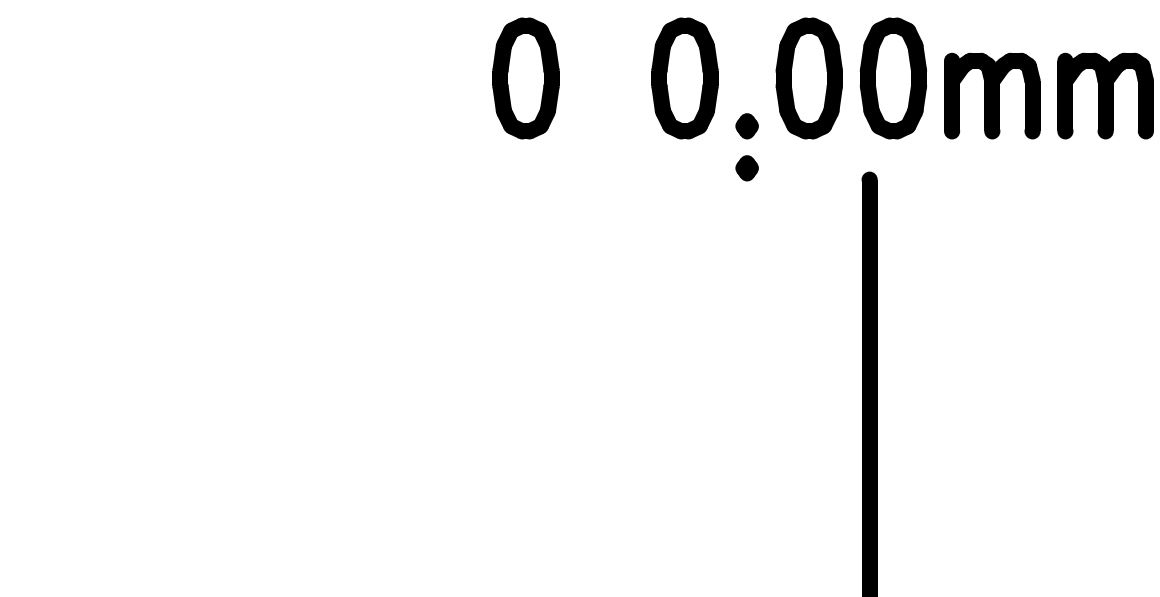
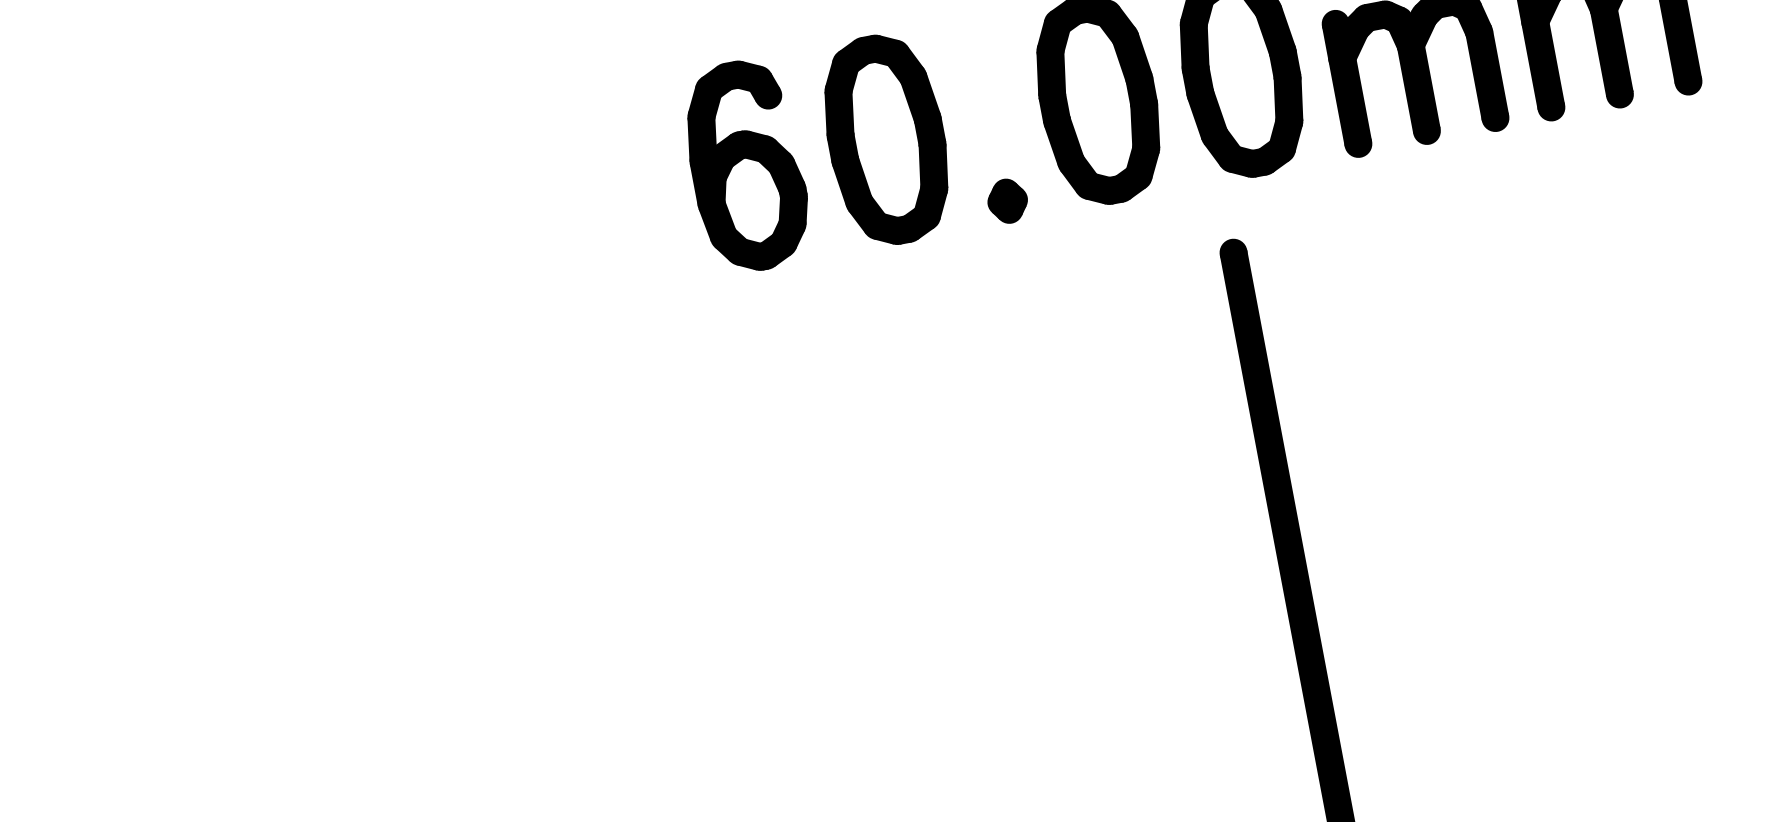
part: (525, 78) -> (614, 191), removed
part: (602, 78) -> (745, 166), added
part: (746, 168) -> (1020, 273), removed

